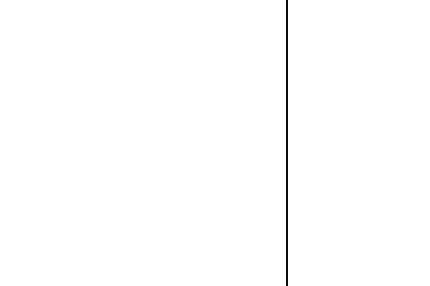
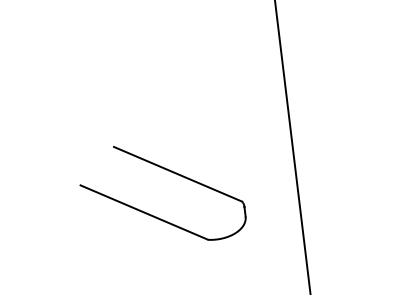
part: (174, 167) -> (170, 172), added

